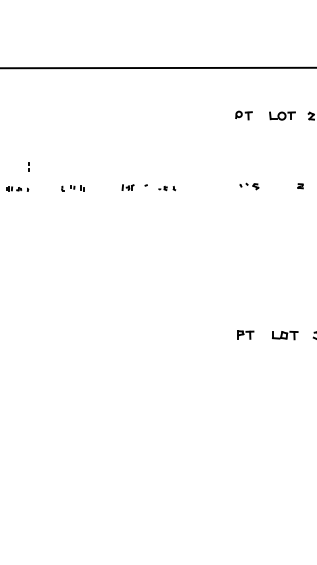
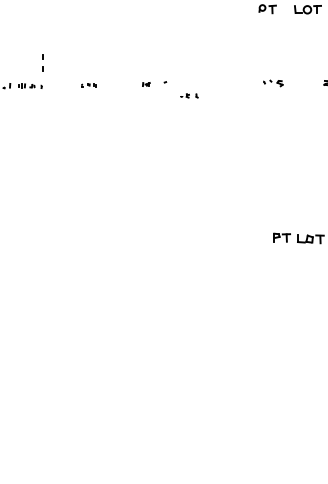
part: (28, 166) -> (42, 62), size x1.6
part: (127, 187) -> (145, 84), size x0.6
part: (72, 188) -> (88, 85), size x0.6
part: (167, 188) -> (189, 95), moved
part: (245, 334) -> (281, 237), moved

